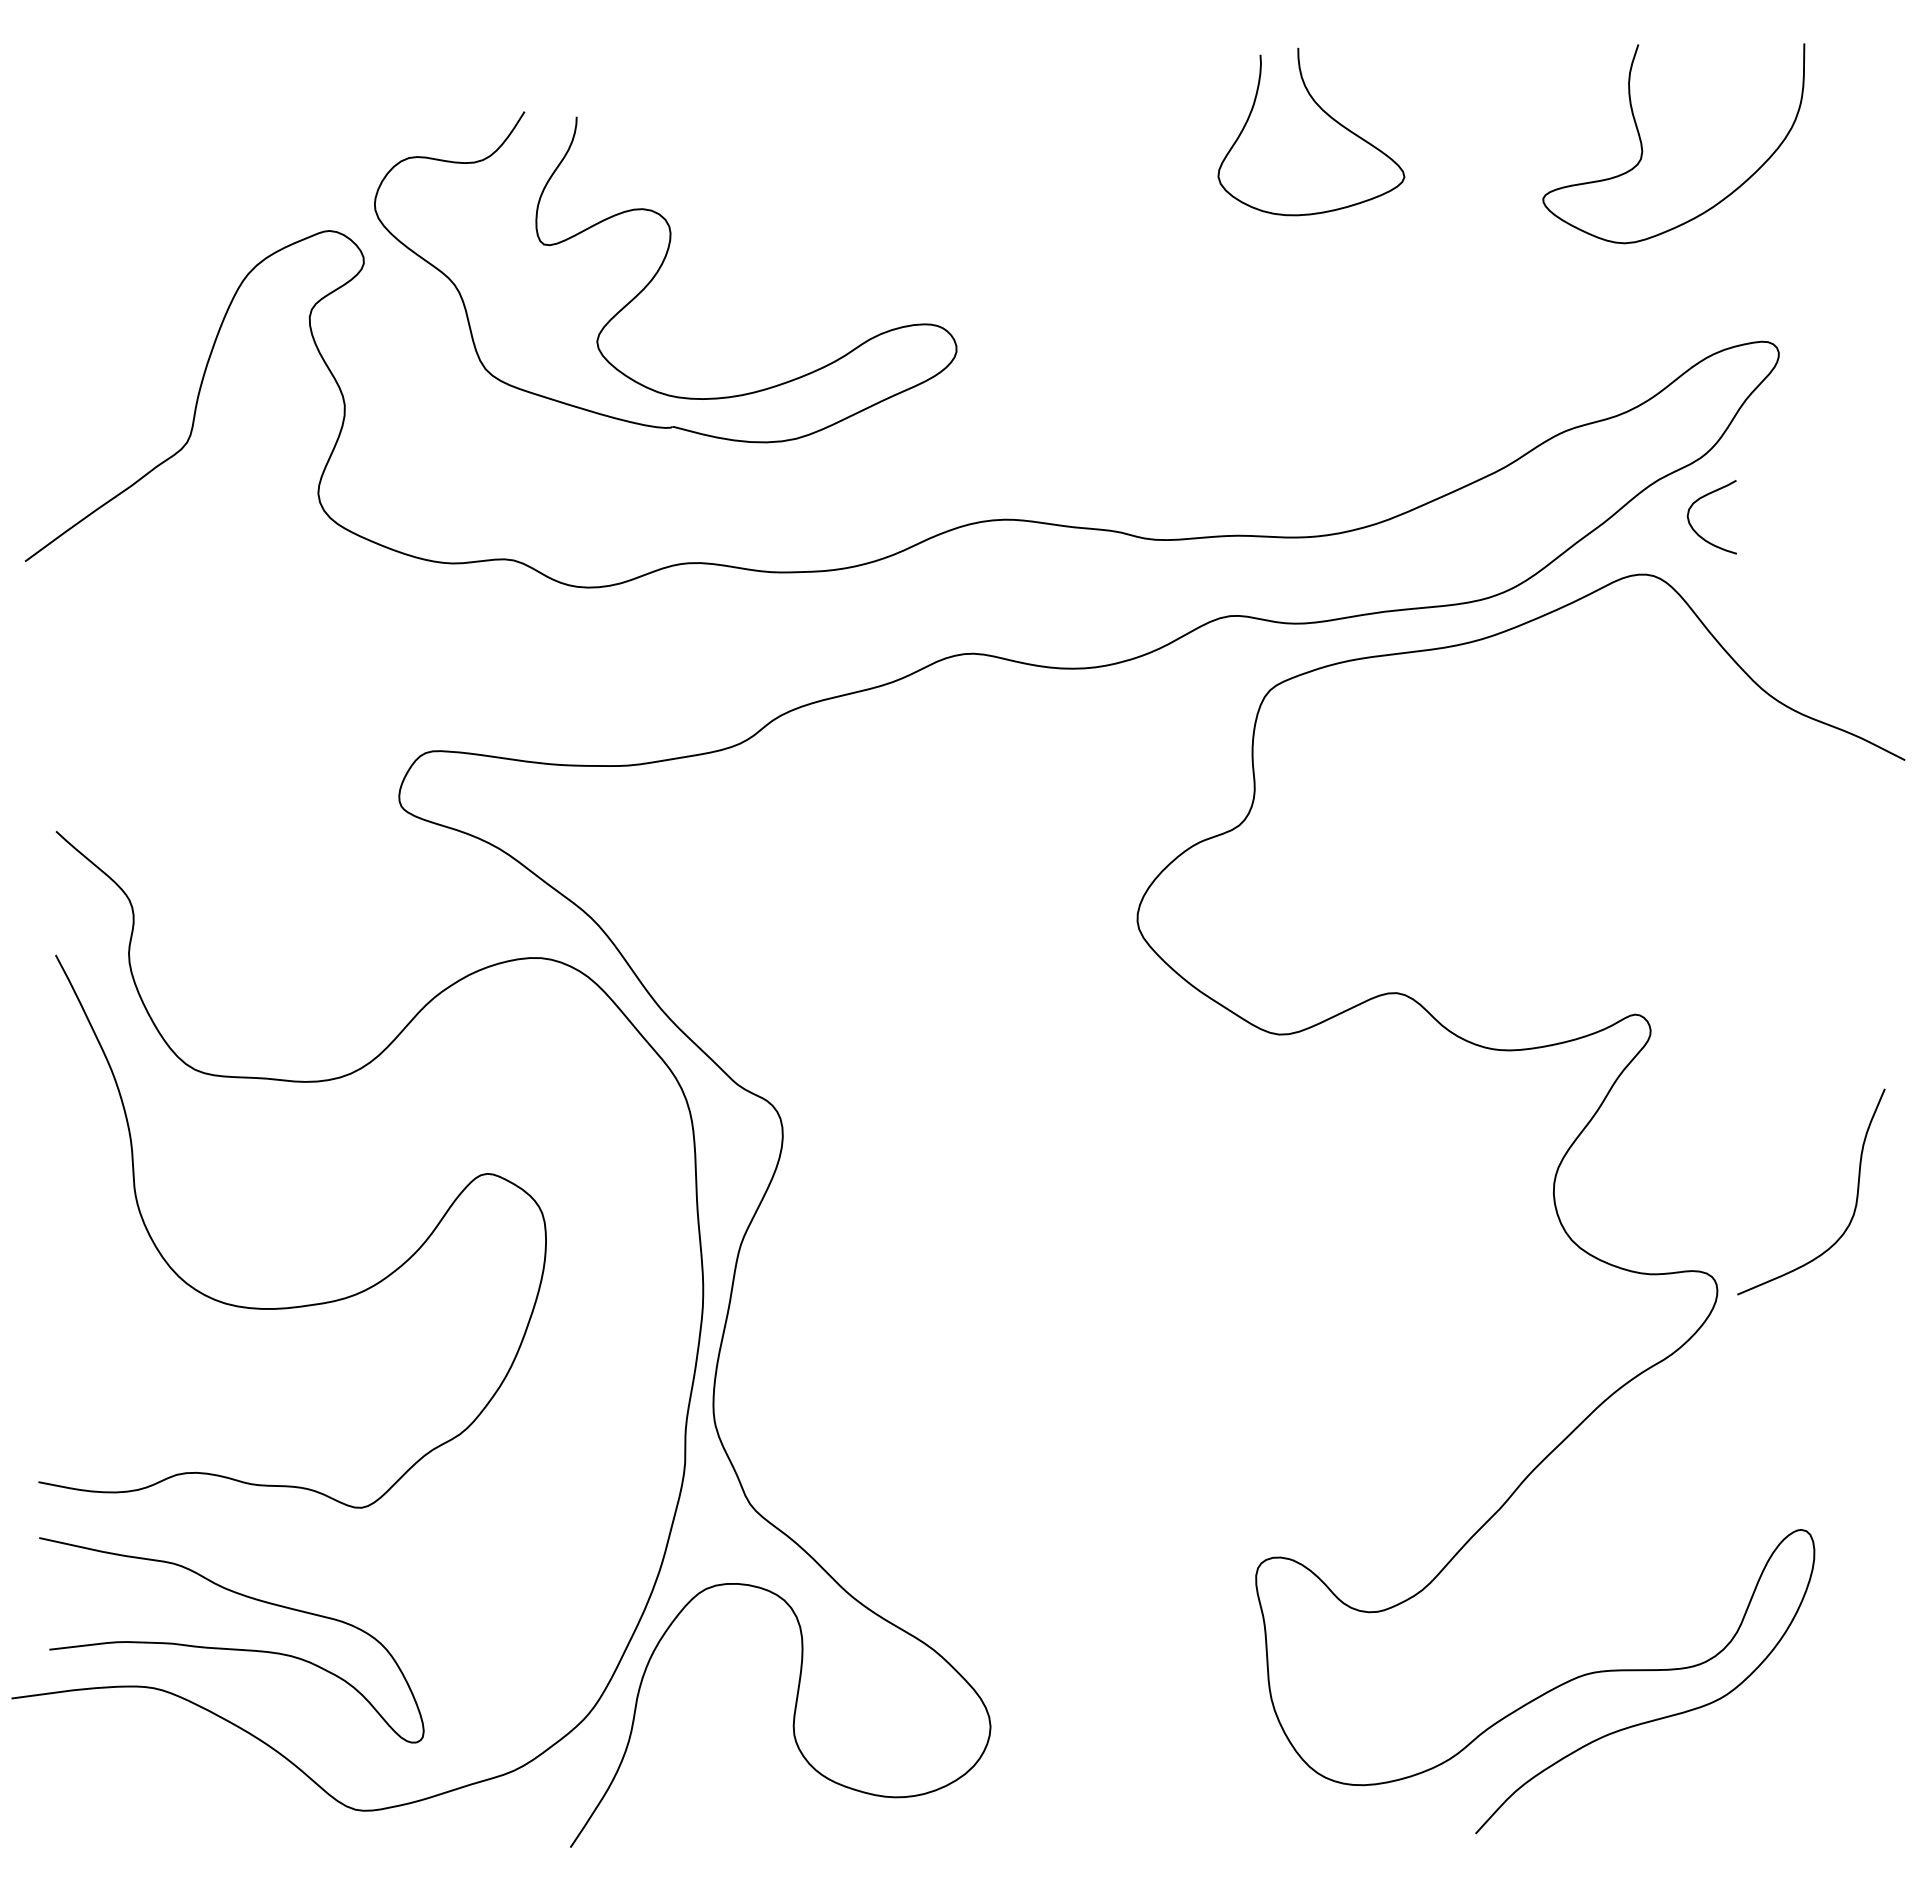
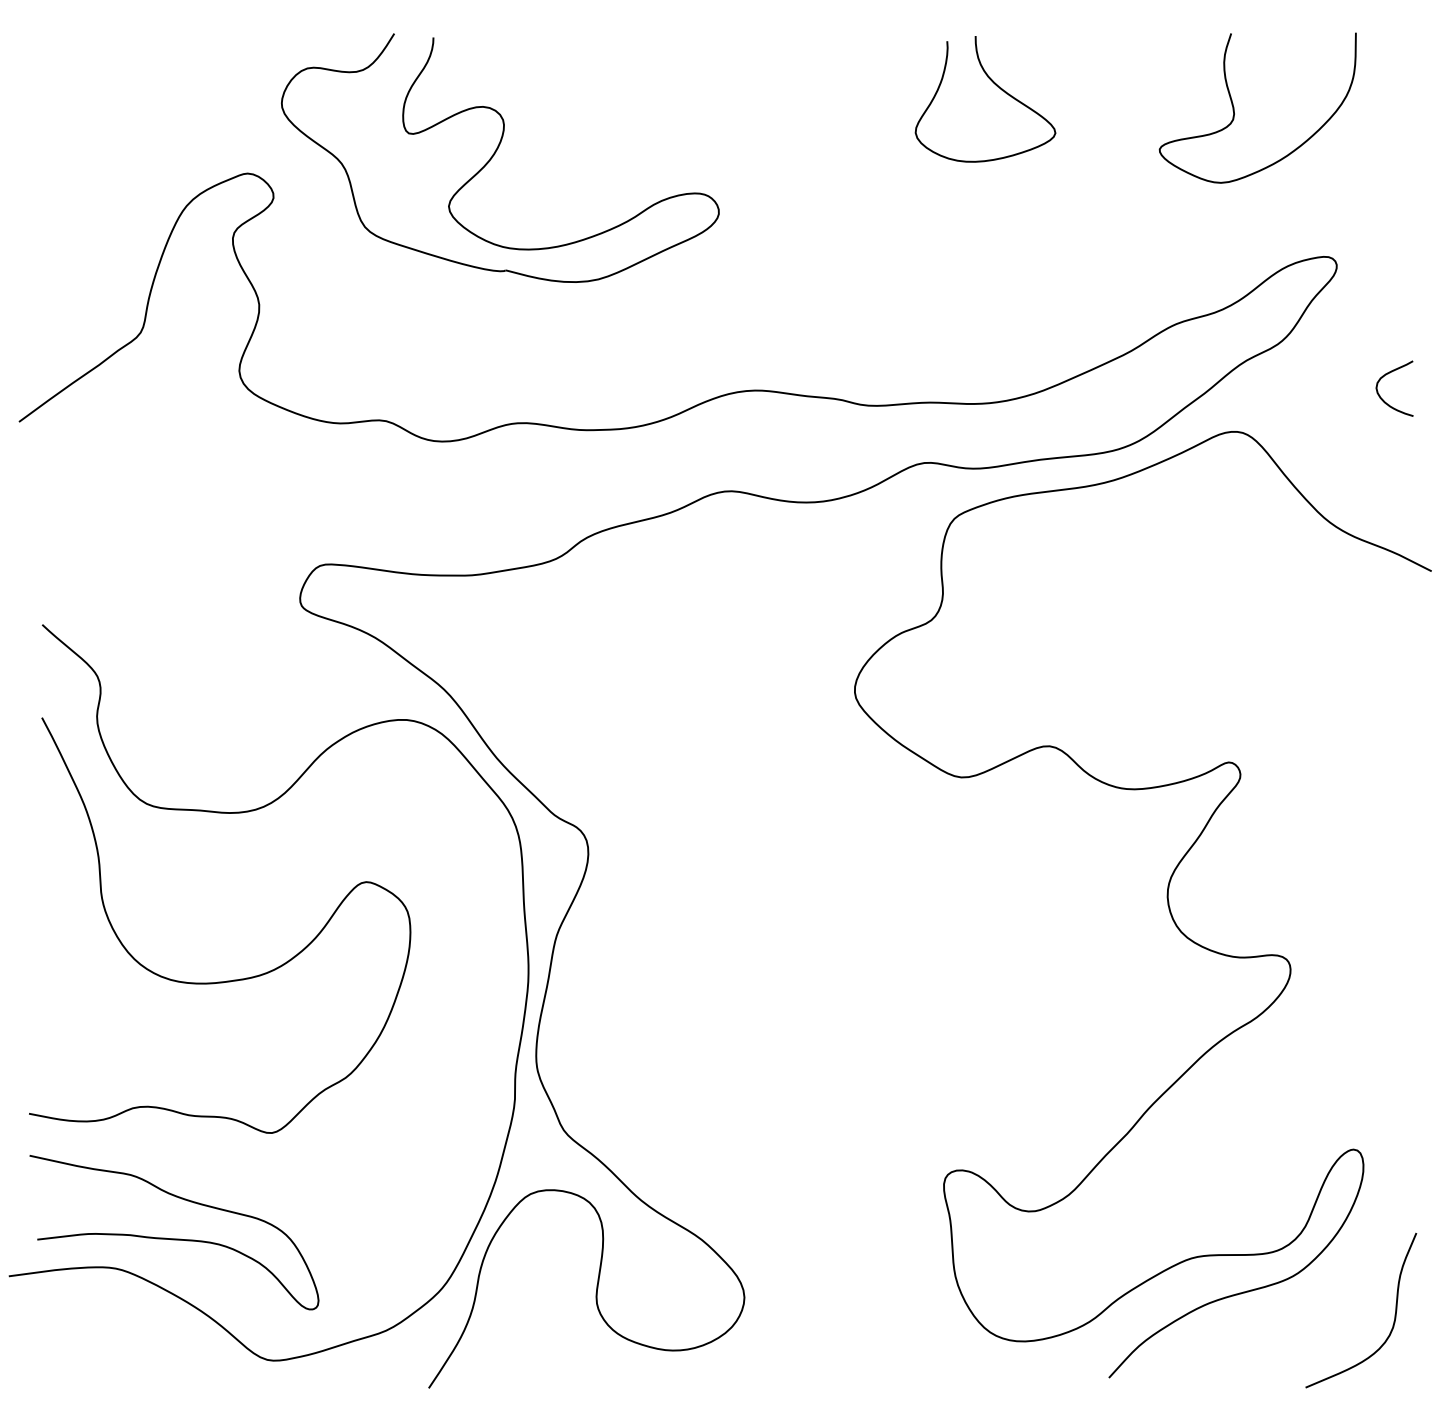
part: (658, 272) -> (494, 154), moved
curve: (1696, 531) -> (1383, 399), moved
curve: (1856, 1194) -> (1395, 1312), moved

